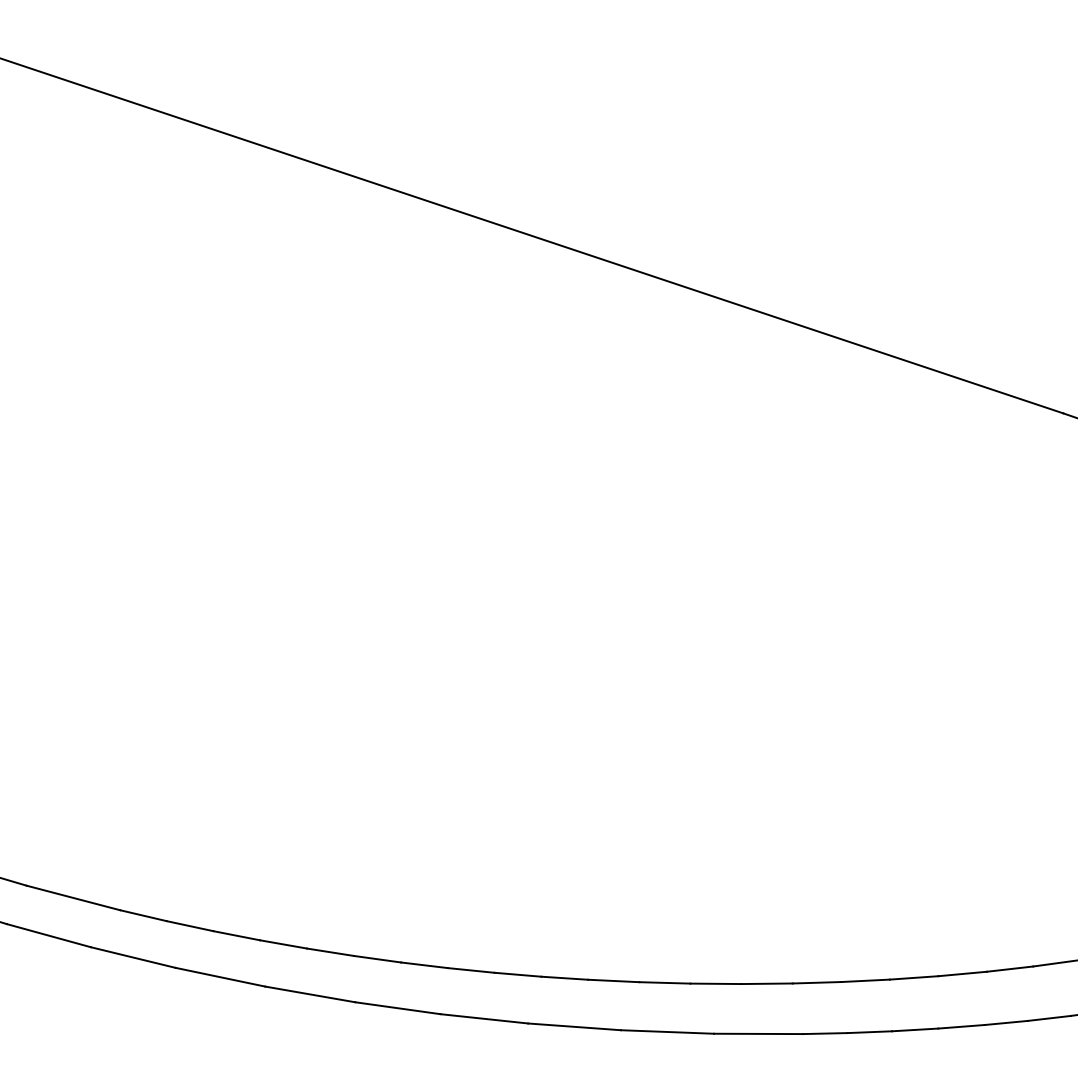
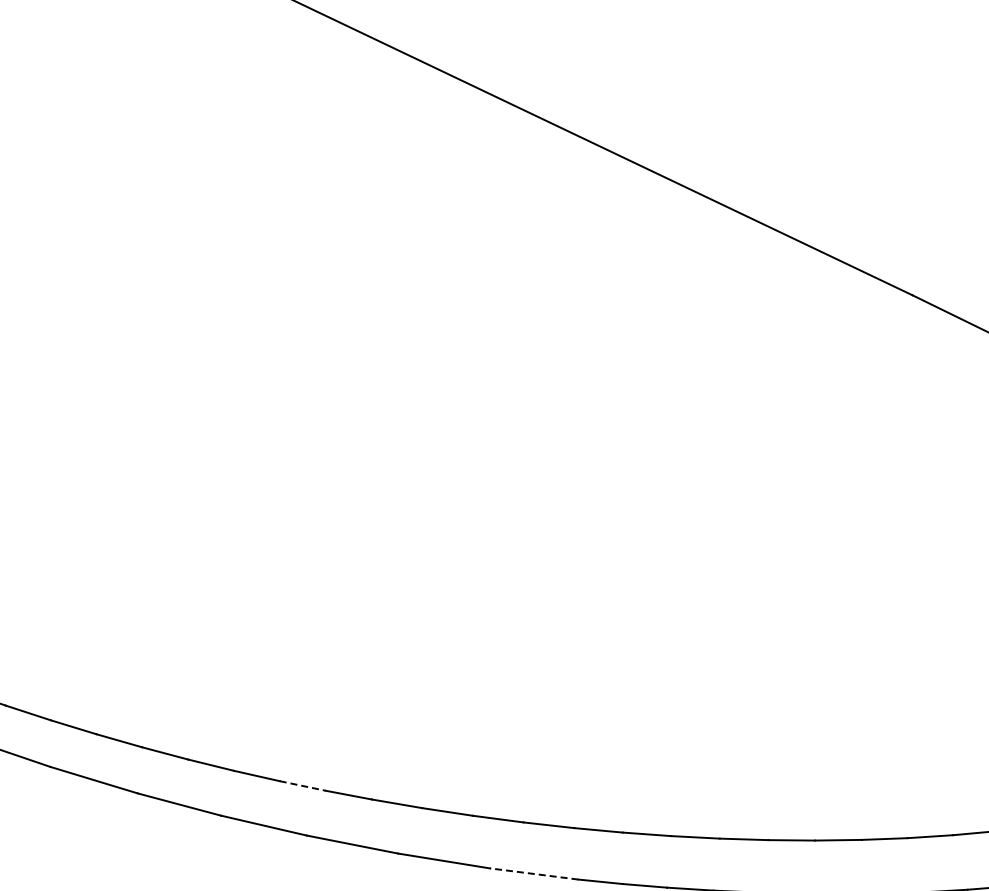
line: (518, 974) -> (303, 785), solid -> dashed
line: (758, 1033) -> (534, 873), solid -> dashed

